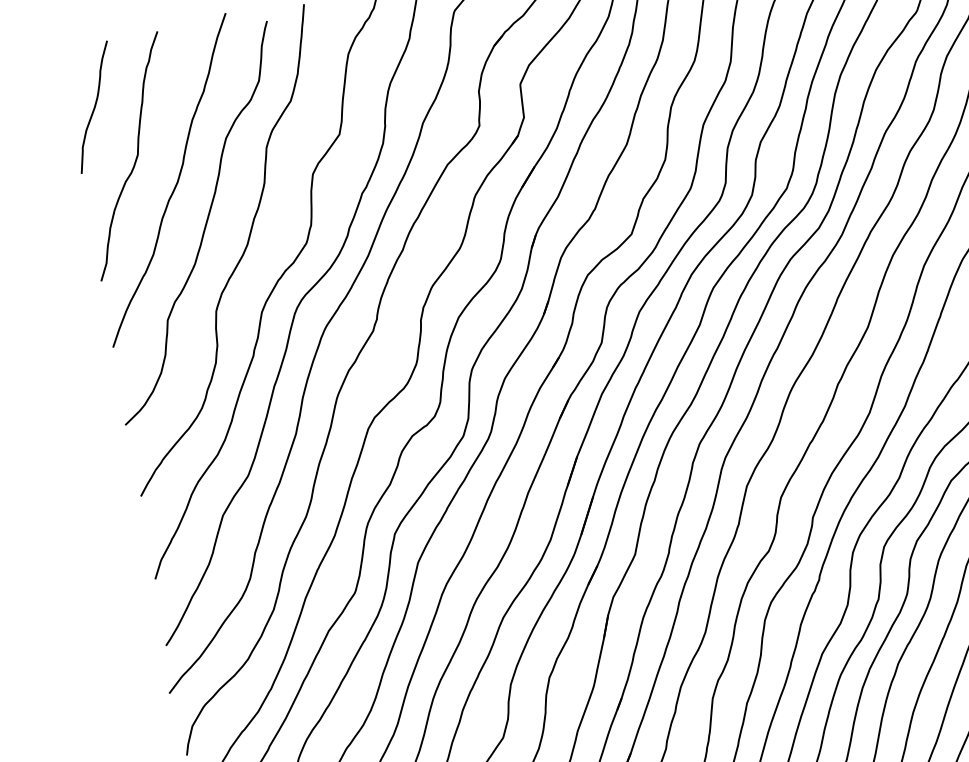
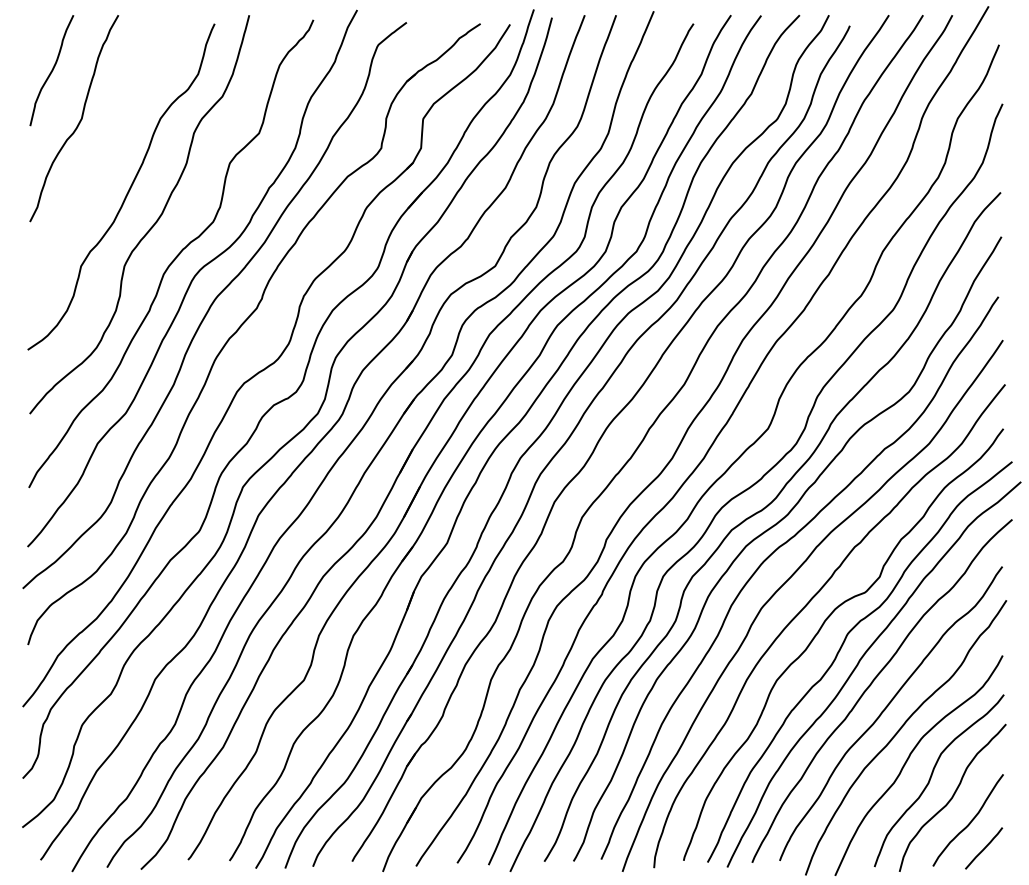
curve: (176, 182) -> (110, 148), removed

